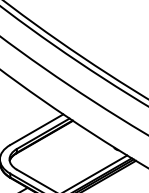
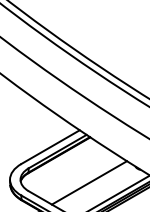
line: (72, 161) -> (89, 182), added

